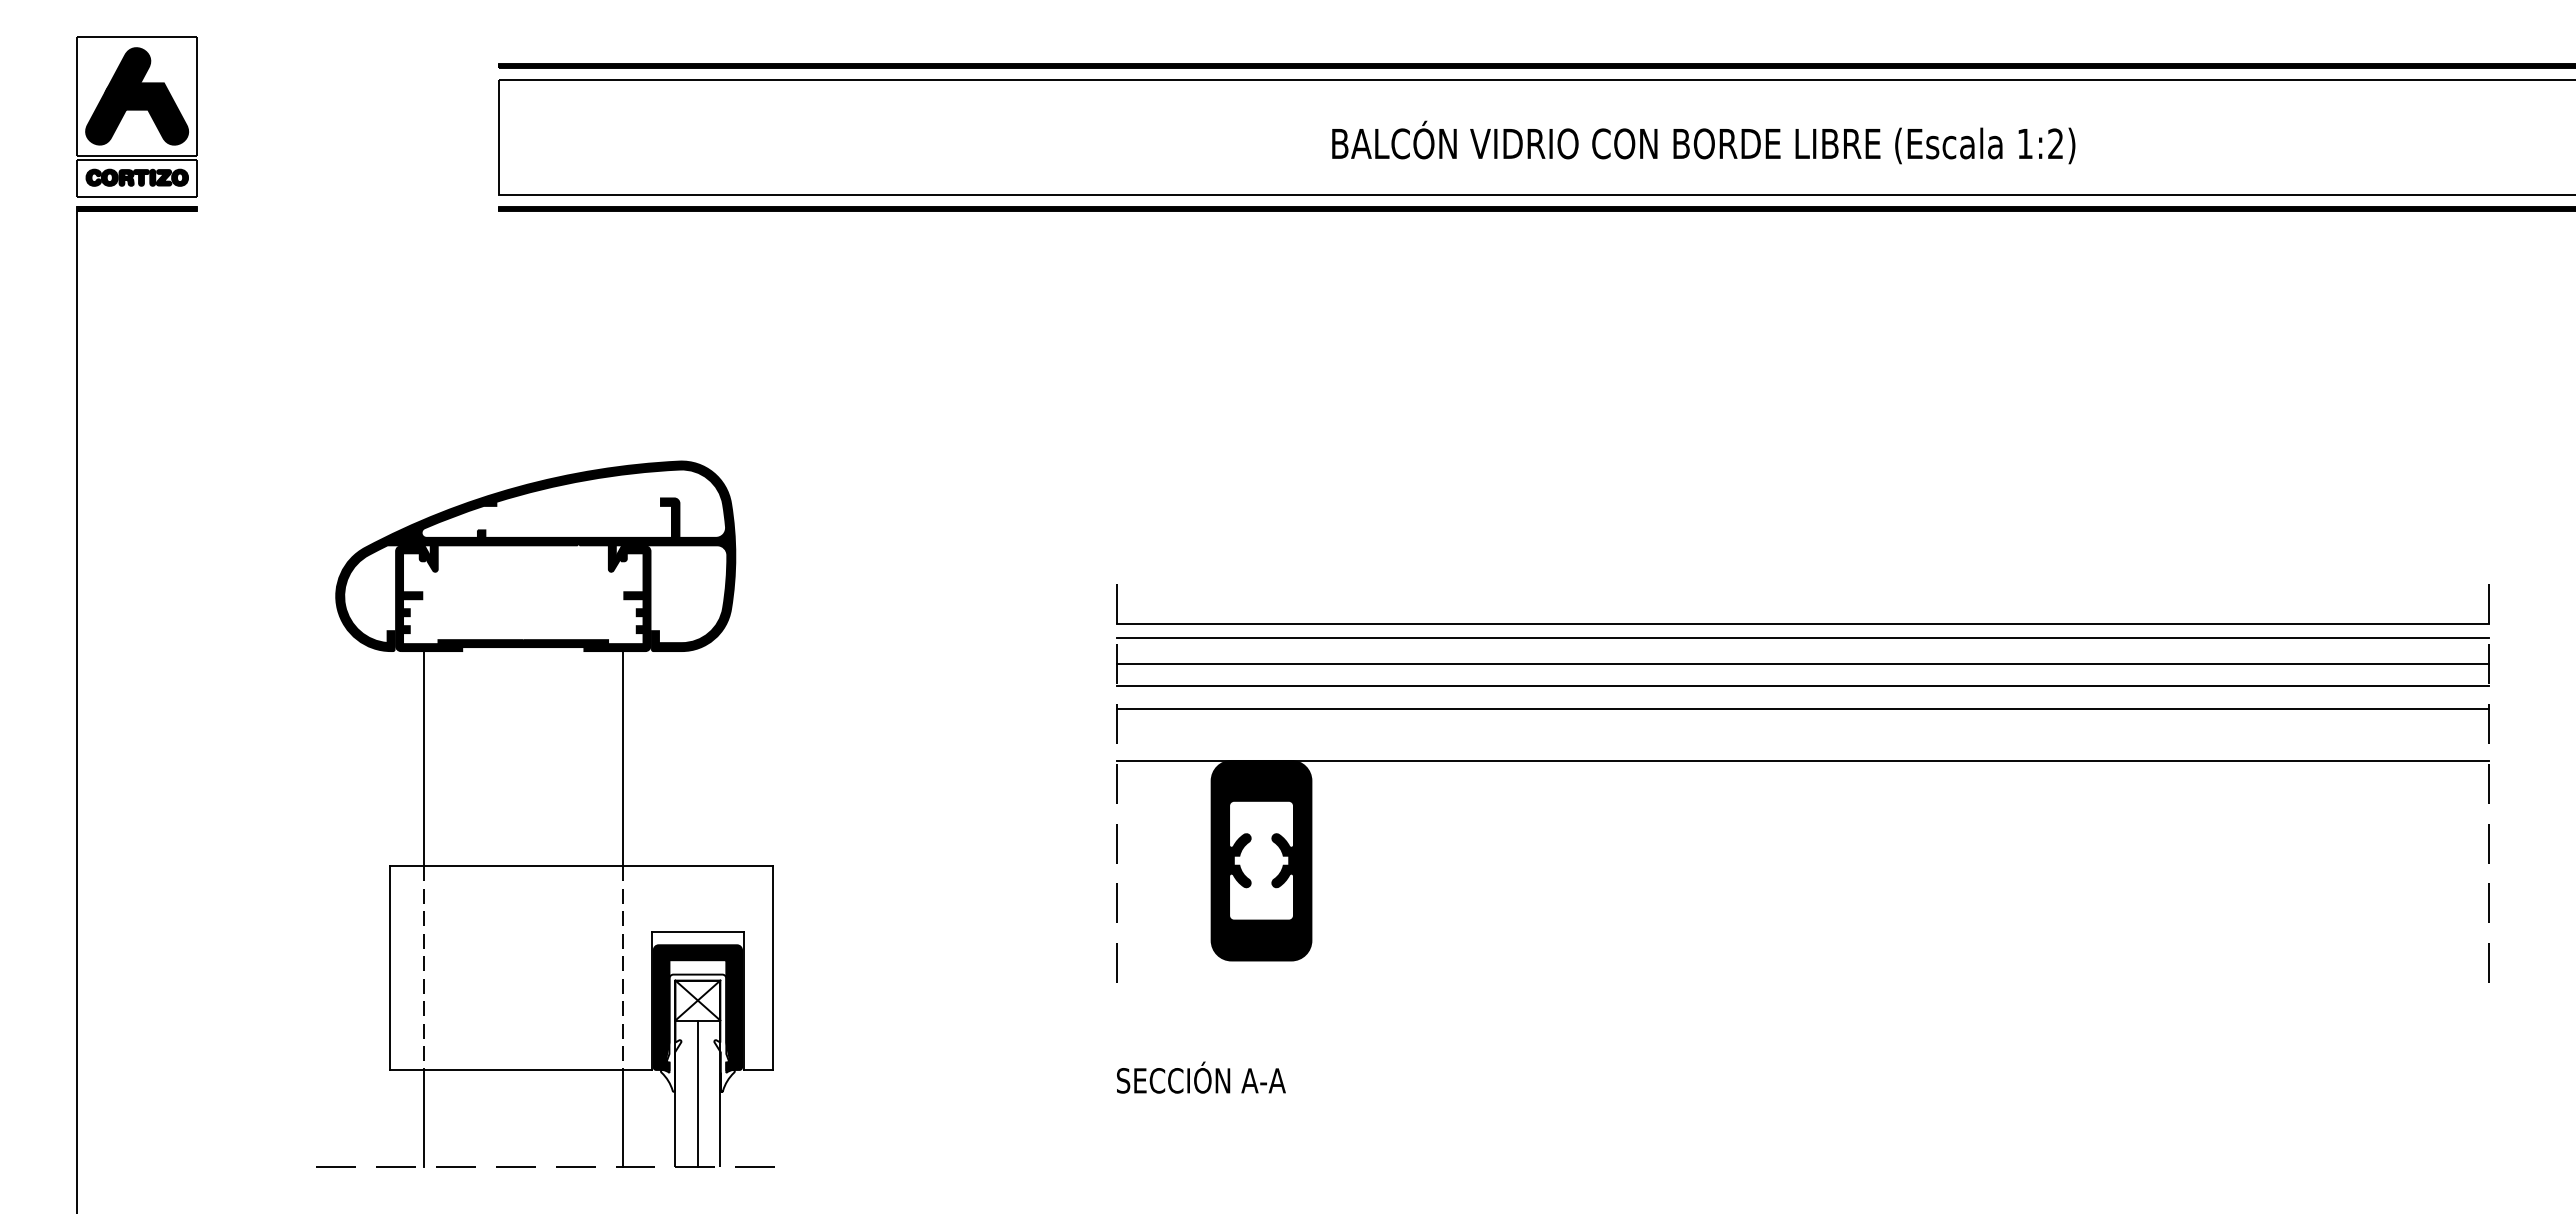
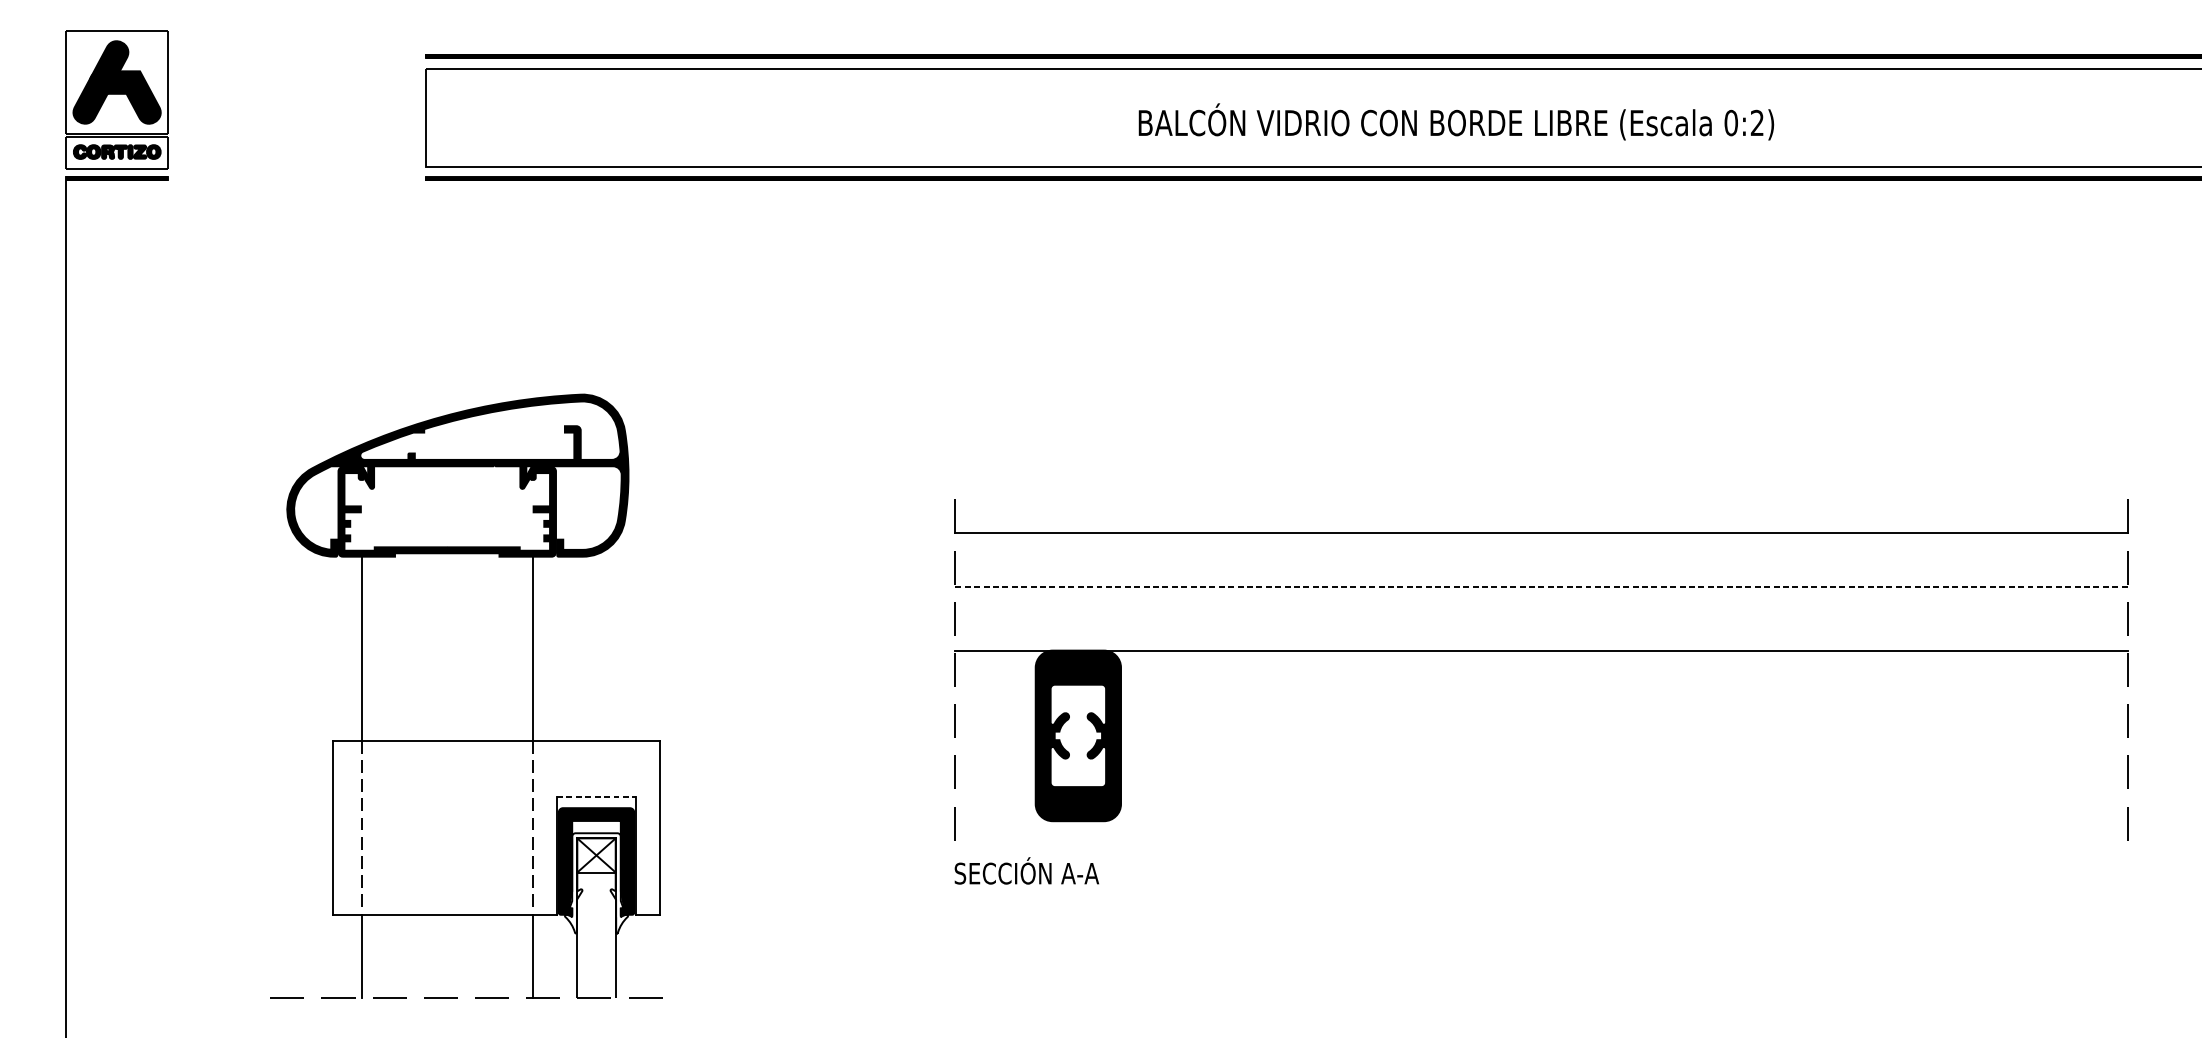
text: (2025, 143) -> (1731, 122), 1:2) -> 0:2)
line: (1802, 638) -> (1540, 545), removed
line: (1802, 663) -> (1540, 567), removed
line: (1802, 686) -> (1540, 586), solid -> dashed
line: (1802, 708) -> (1540, 605), removed
line: (698, 932) -> (597, 797), solid -> dashed
text: (1201, 1077) -> (1027, 870), moved
line: (697, 1093) -> (596, 934), removed

